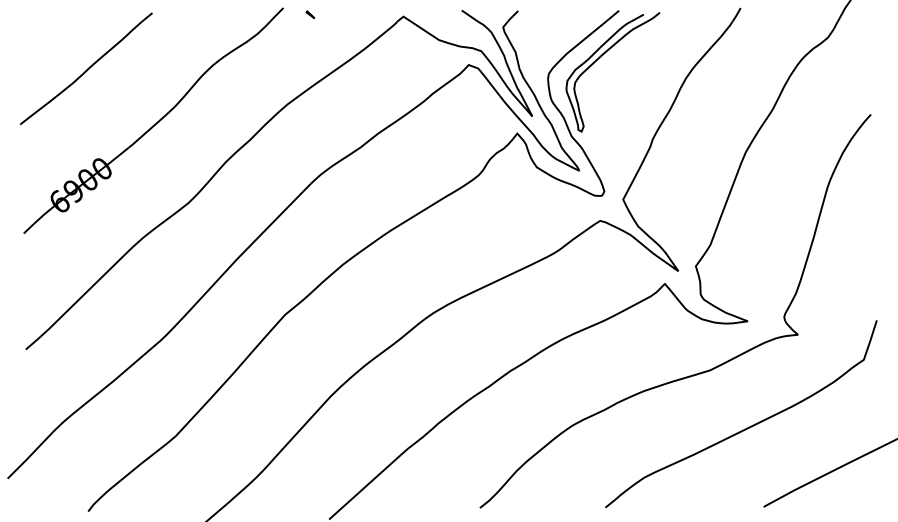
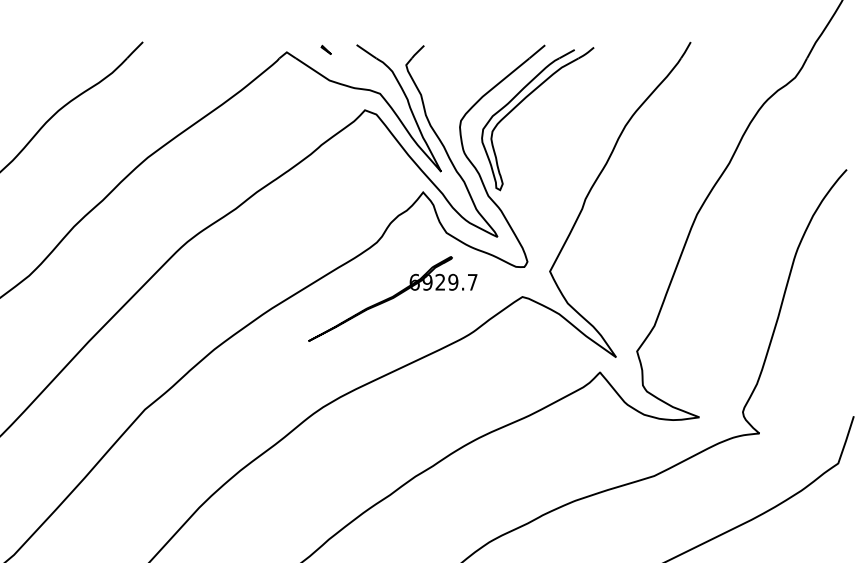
line: (310, 14) -> (326, 49), moved
part: (491, 222) -> (392, 298), added

